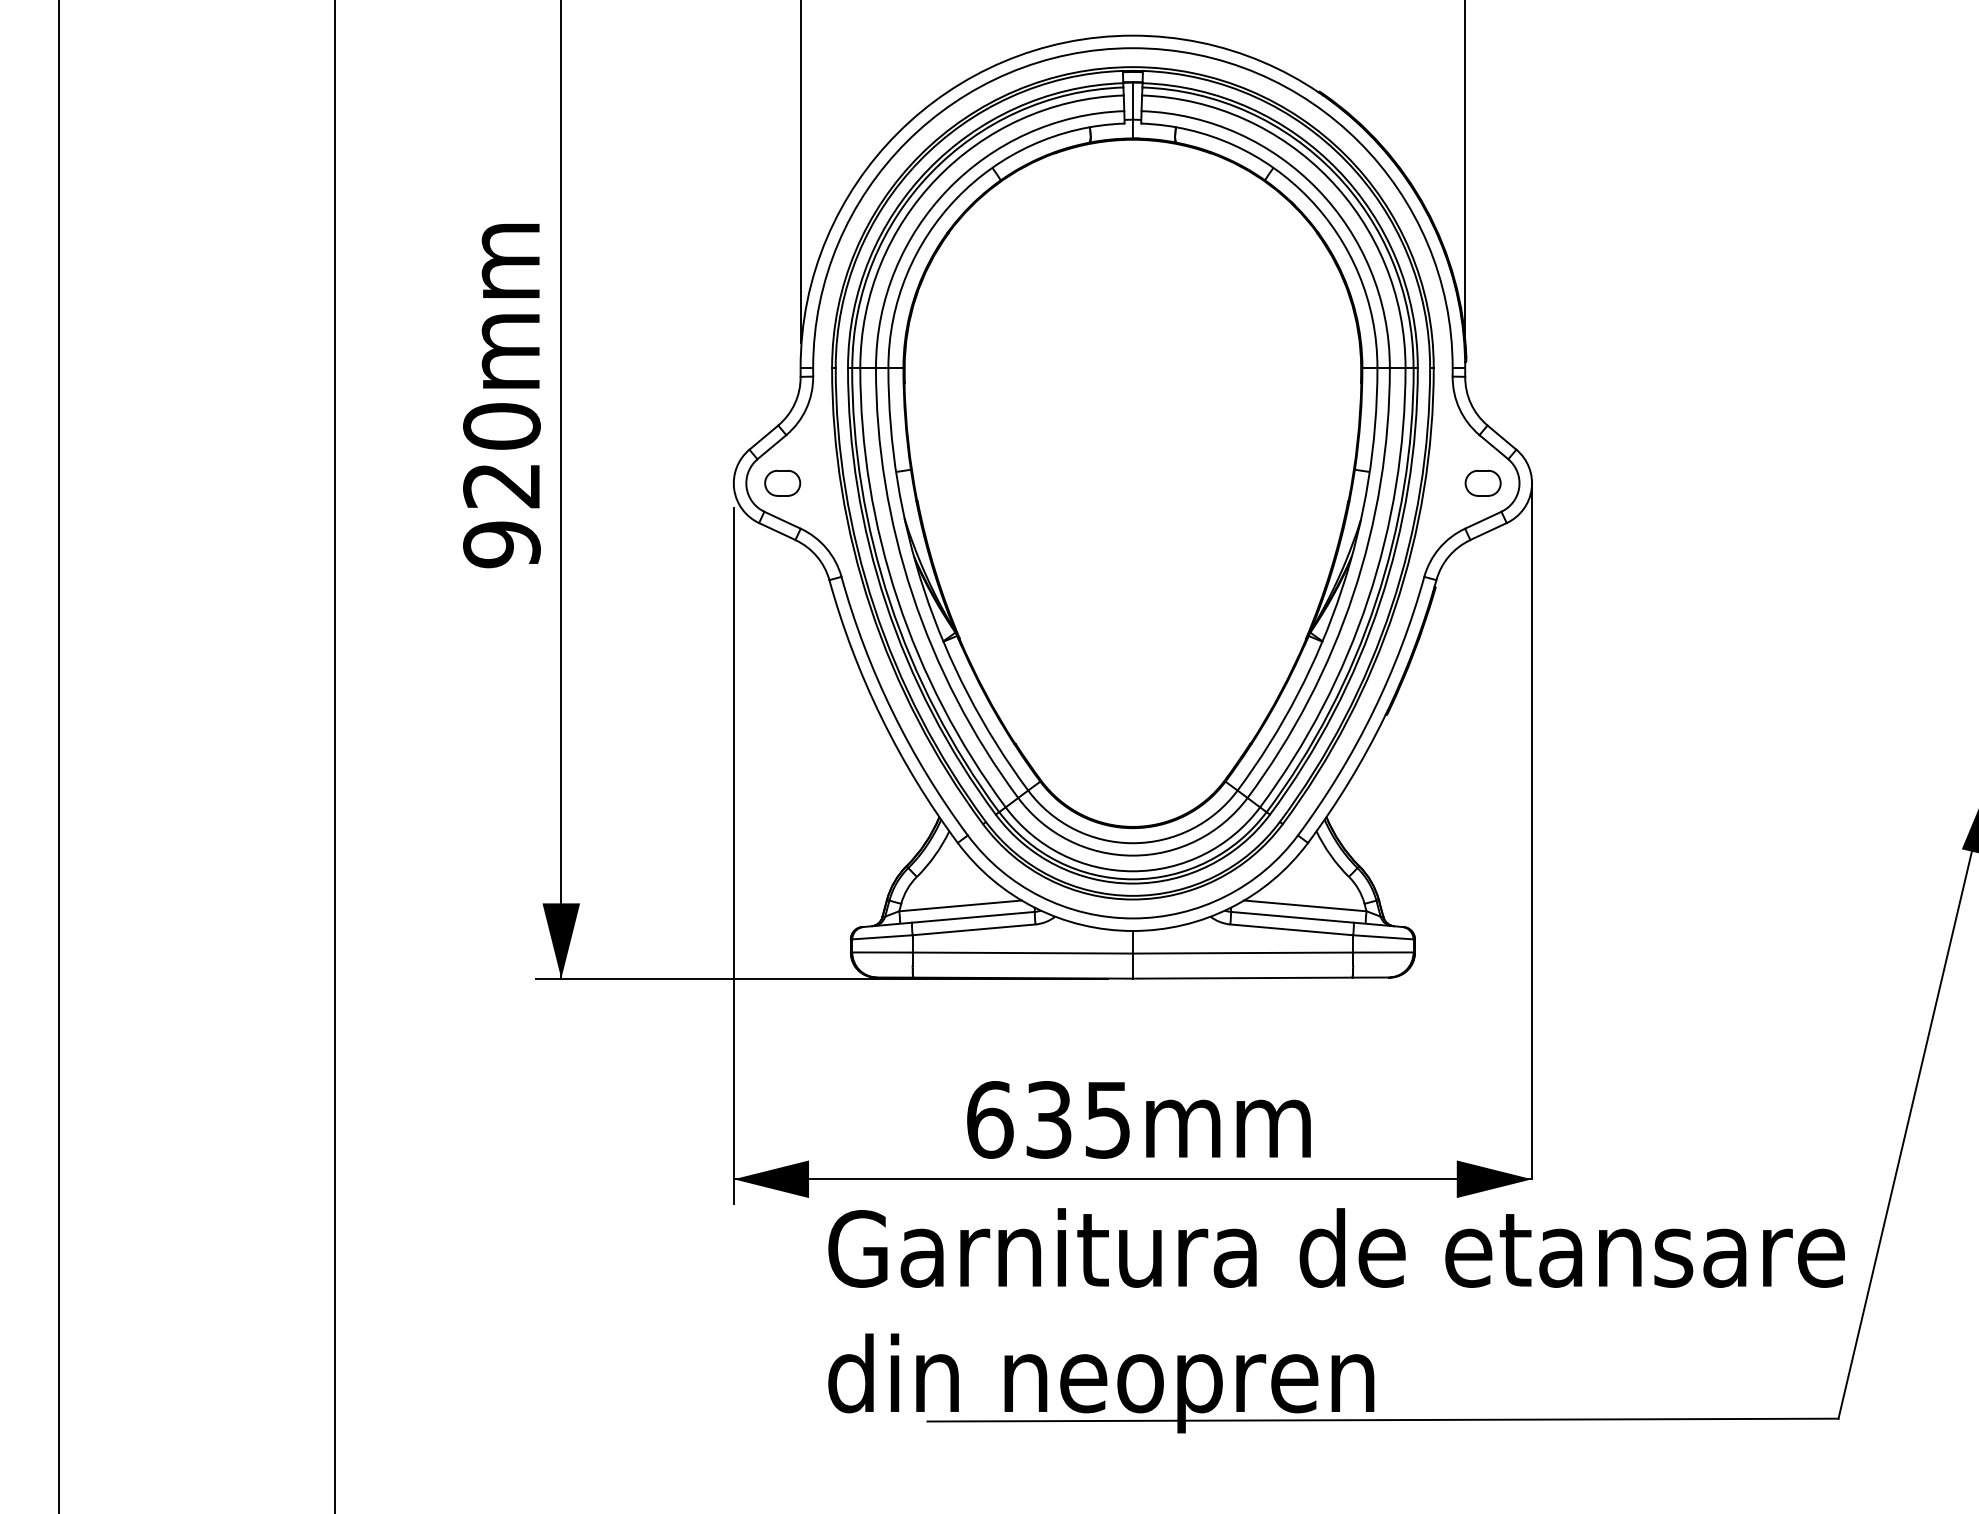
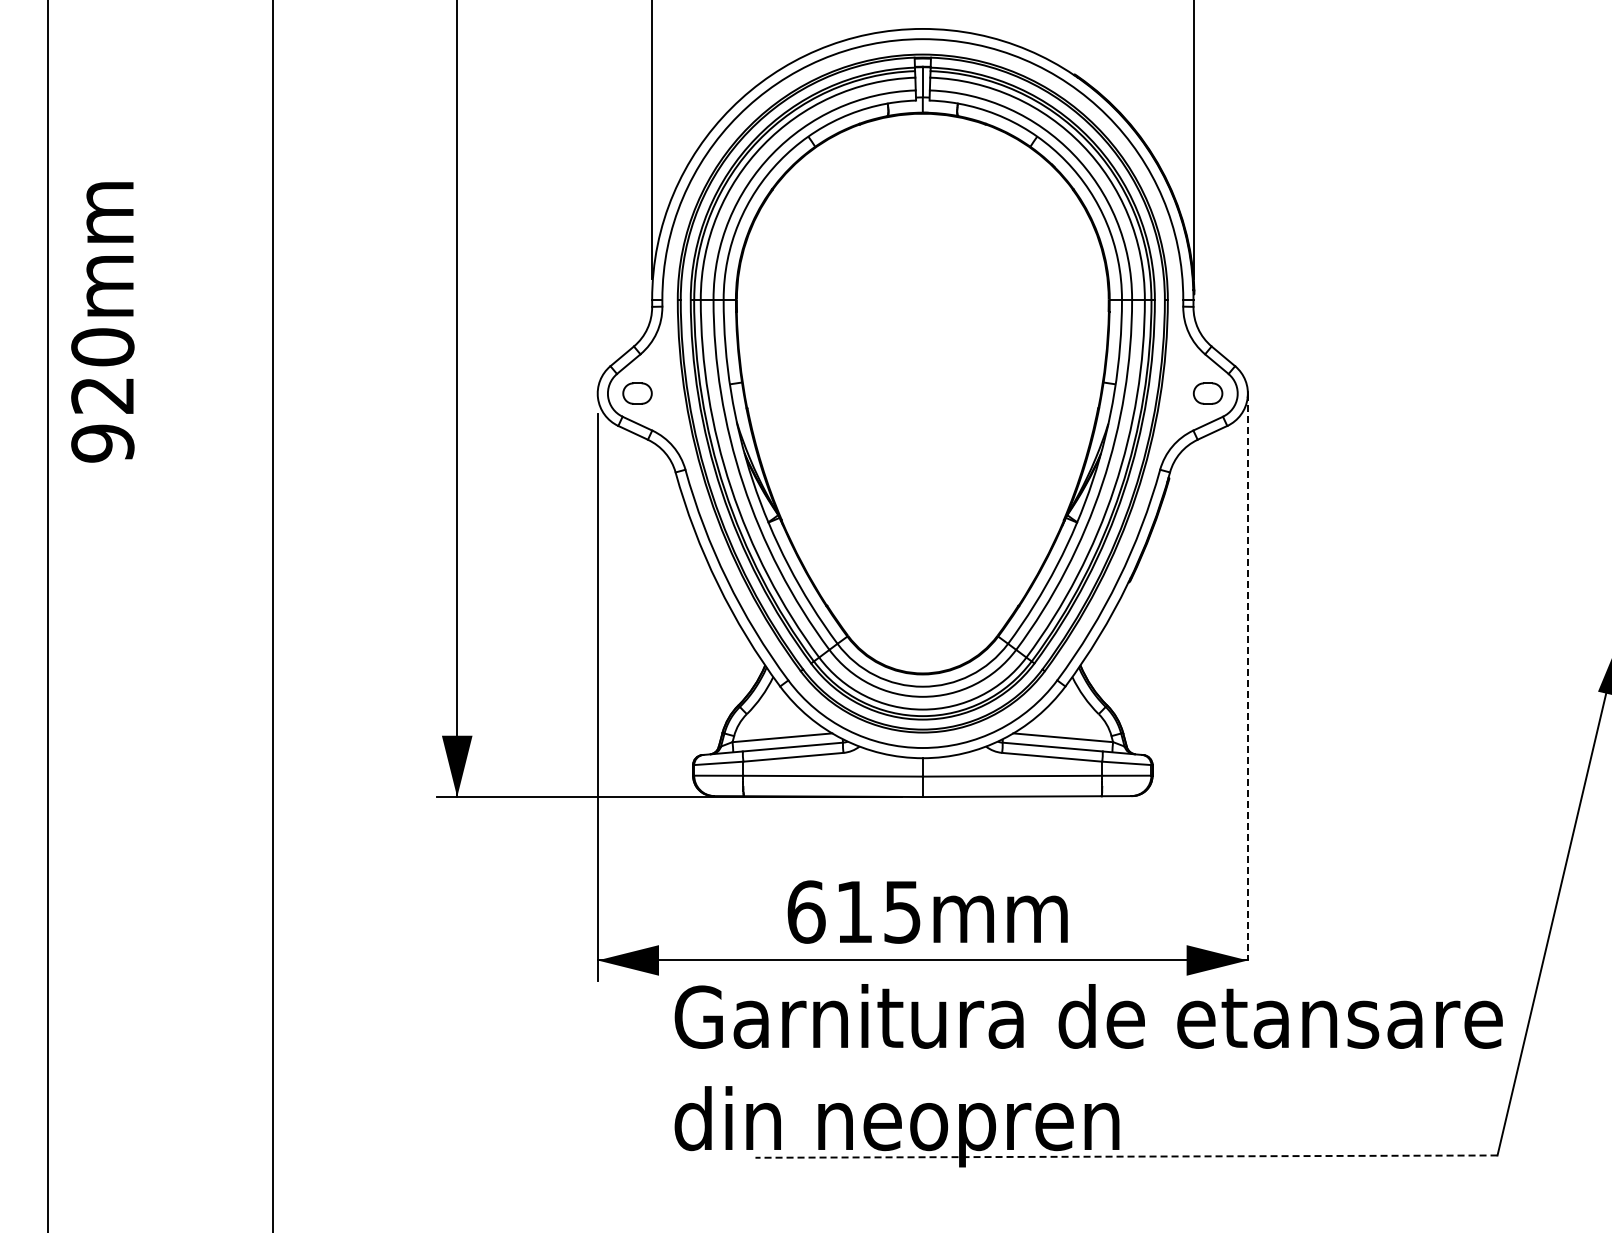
text: (501, 396) -> (102, 322), moved
line: (1531, 831) -> (1247, 677), solid -> dashed
text: (1049, 1119) -> (854, 911), 635mm -> 615mm
line: (1382, 1419) -> (1126, 1156), solid -> dashed

